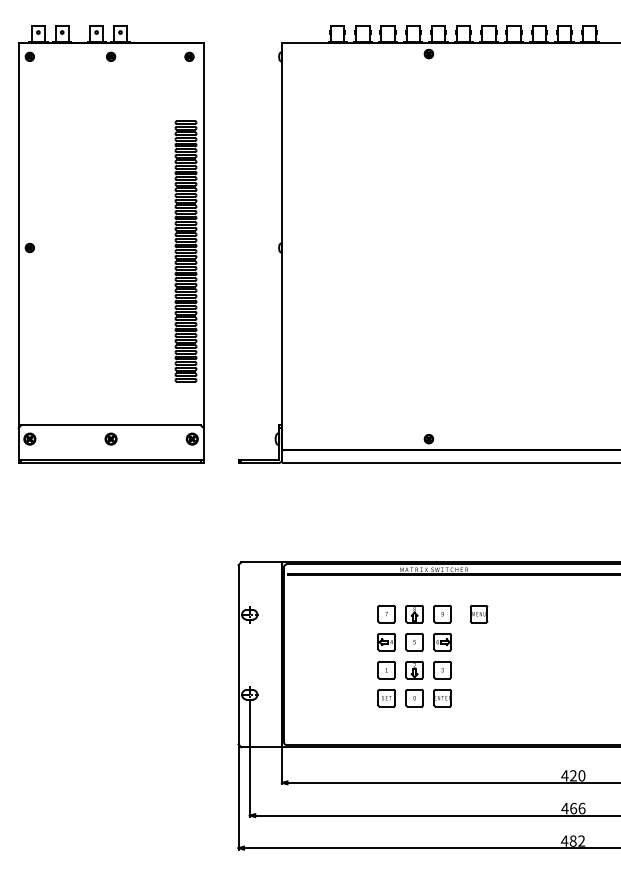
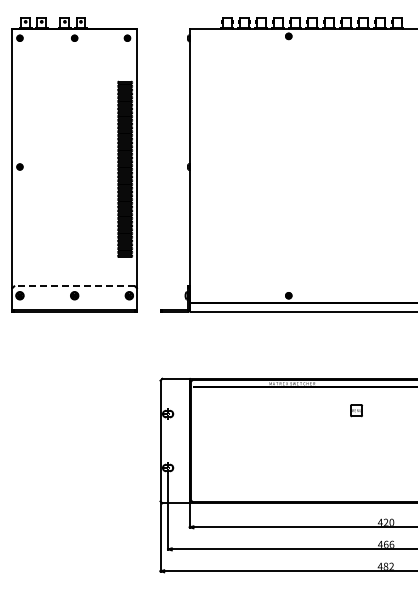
line: (110, 425) -> (74, 286), solid -> dashed
part: (478, 613) -> (356, 410), moved
part: (413, 655) -> (278, 441), removed

